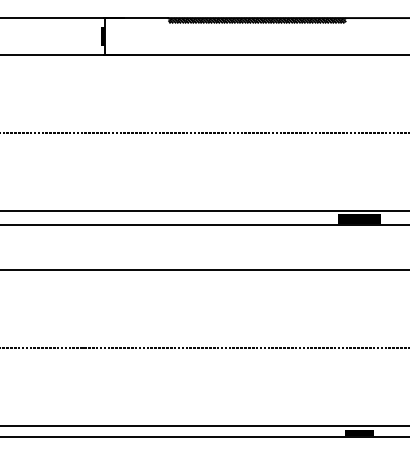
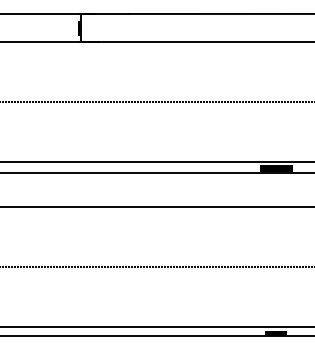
hatch: (257, 21) -> (197, 16), removed

